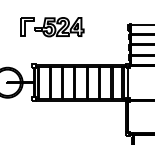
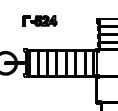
part: (52, 27) -> (39, 21), size x0.7

